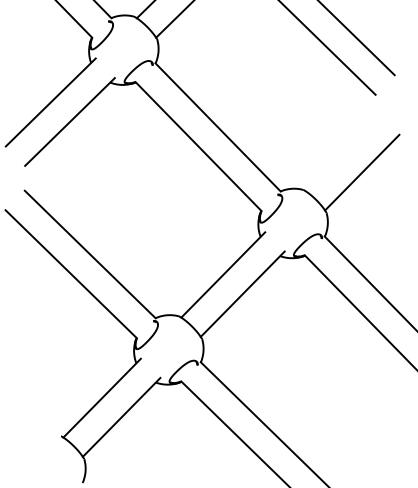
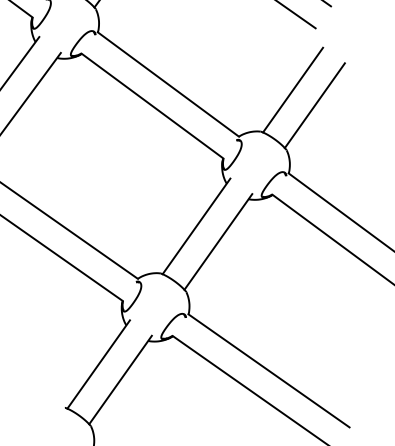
line: (342, 153) -> (292, 90), added

